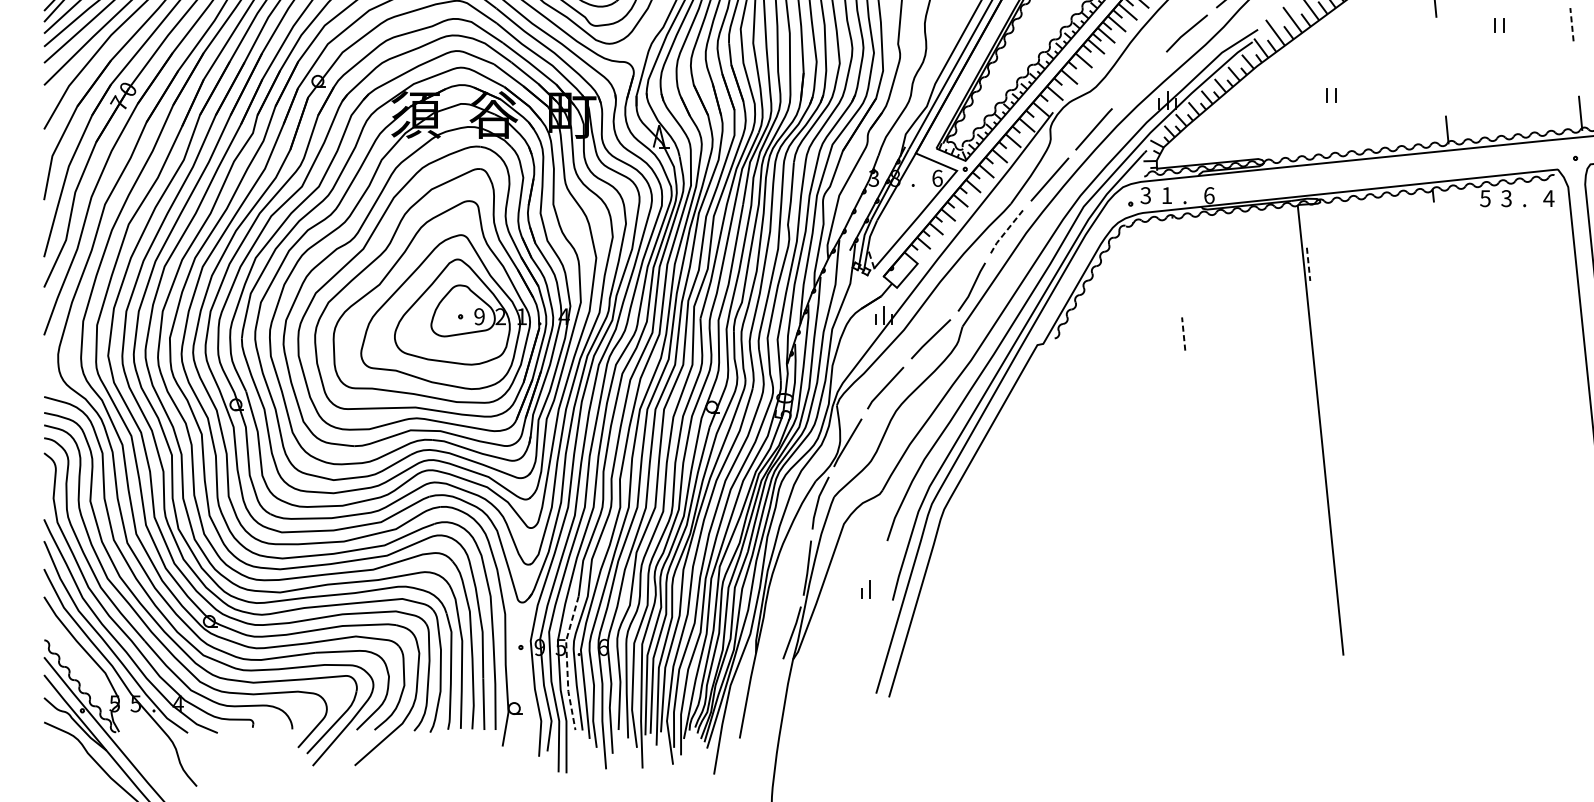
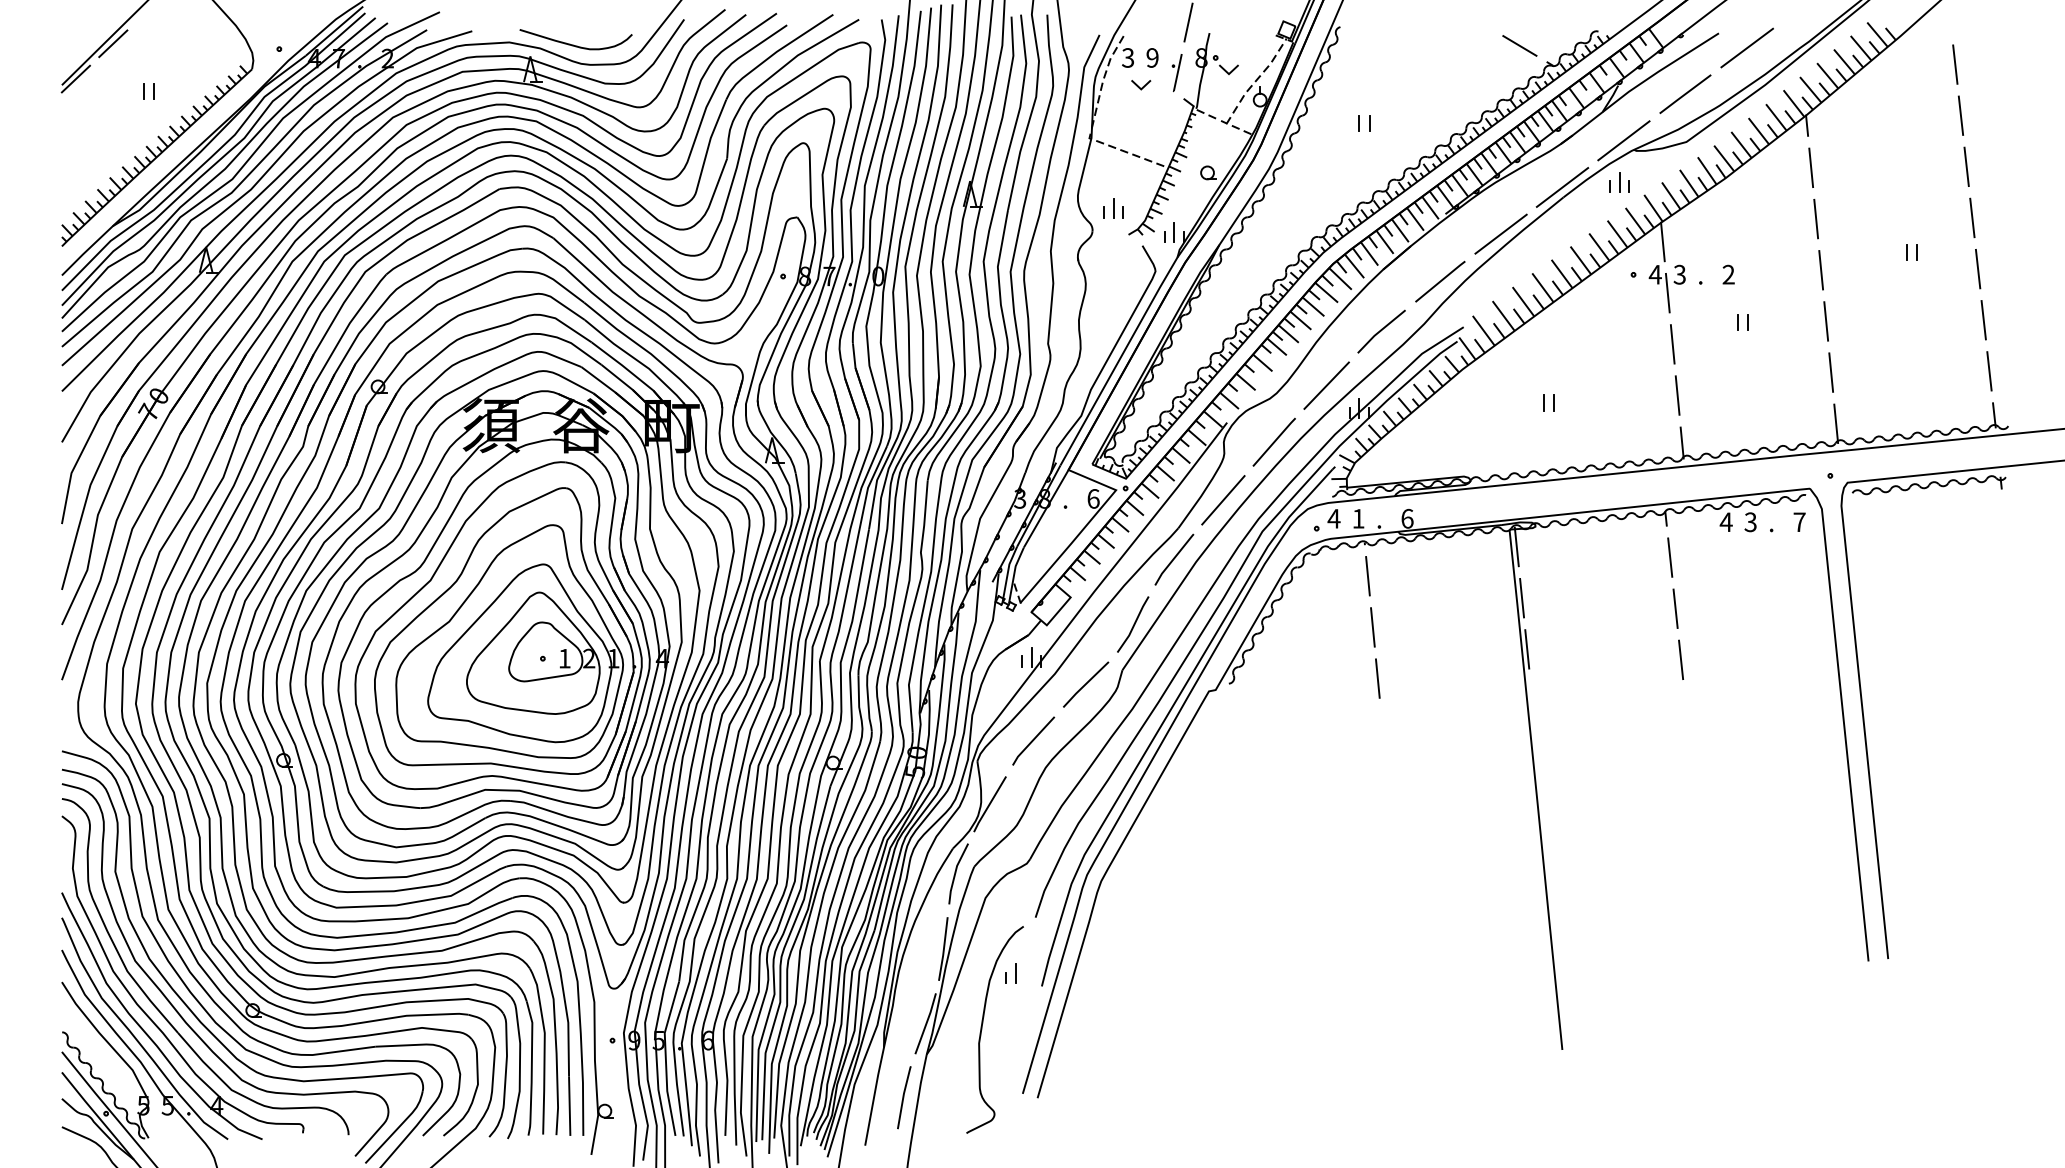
line: (1572, 23) -> (1826, 320), dashed -> solid
line: (1438, 44) -> (1672, 344), added
line: (1576, 68) -> (1831, 372), added
line: (1139, 80) -> (1326, 385), added
line: (1443, 88) -> (1677, 395), added
text: (1145, 195) -> (1333, 518), 3 -> 4
text: (1548, 197) -> (1799, 521), 4 -> 7
text: (1484, 198) -> (1725, 522), 5 -> 4
line: (1303, 219) -> (1516, 546), added
line: (1437, 229) -> (1670, 557), added
line: (1006, 230) -> (1173, 559), dashed -> solid
line: (1174, 245) -> (1367, 576), added
line: (1308, 264) -> (1522, 598), dashed -> solid
line: (1441, 273) -> (1675, 608), added
line: (1179, 289) -> (1372, 627), added
line: (1313, 308) -> (1527, 649), added
text: (479, 316) -> (564, 658), 9 -> 1
line: (1446, 317) -> (1681, 659), added
line: (1183, 333) -> (1377, 678), dashed -> solid
curve: (841, 637) -> (982, 1029), added
line: (566, 662) -> (665, 1058), dashed -> solid
line: (773, 696) -> (904, 1097), added

